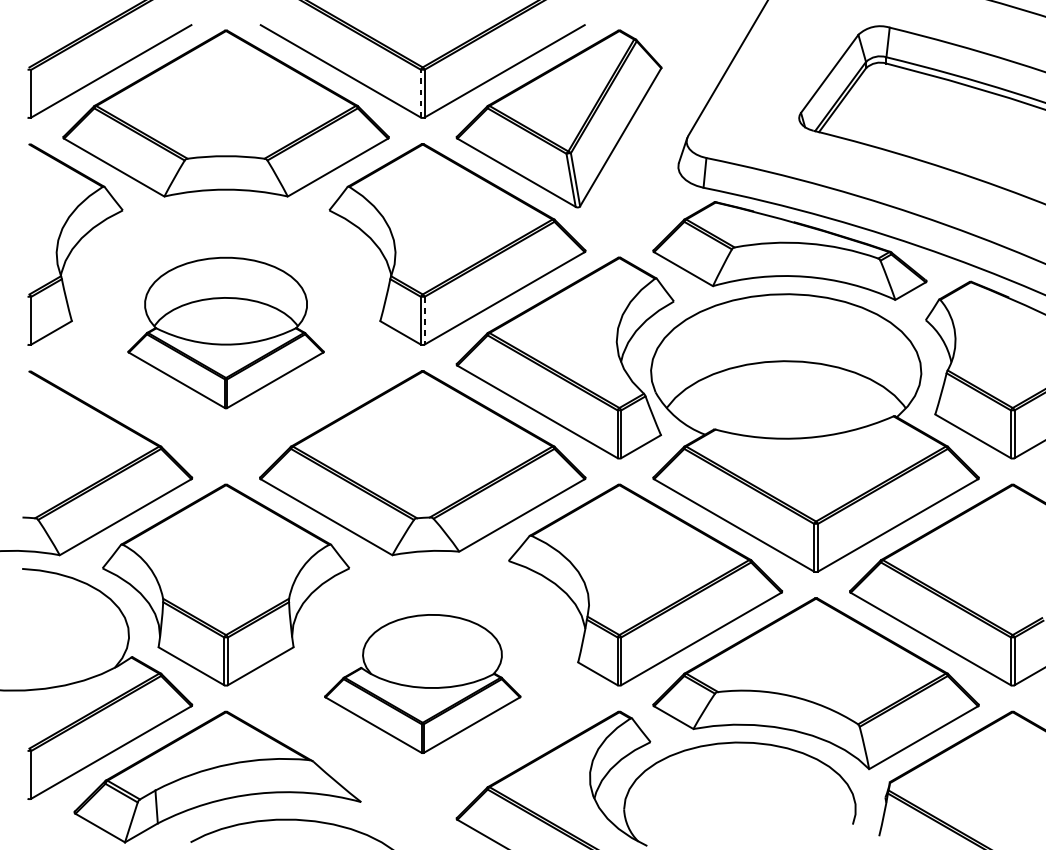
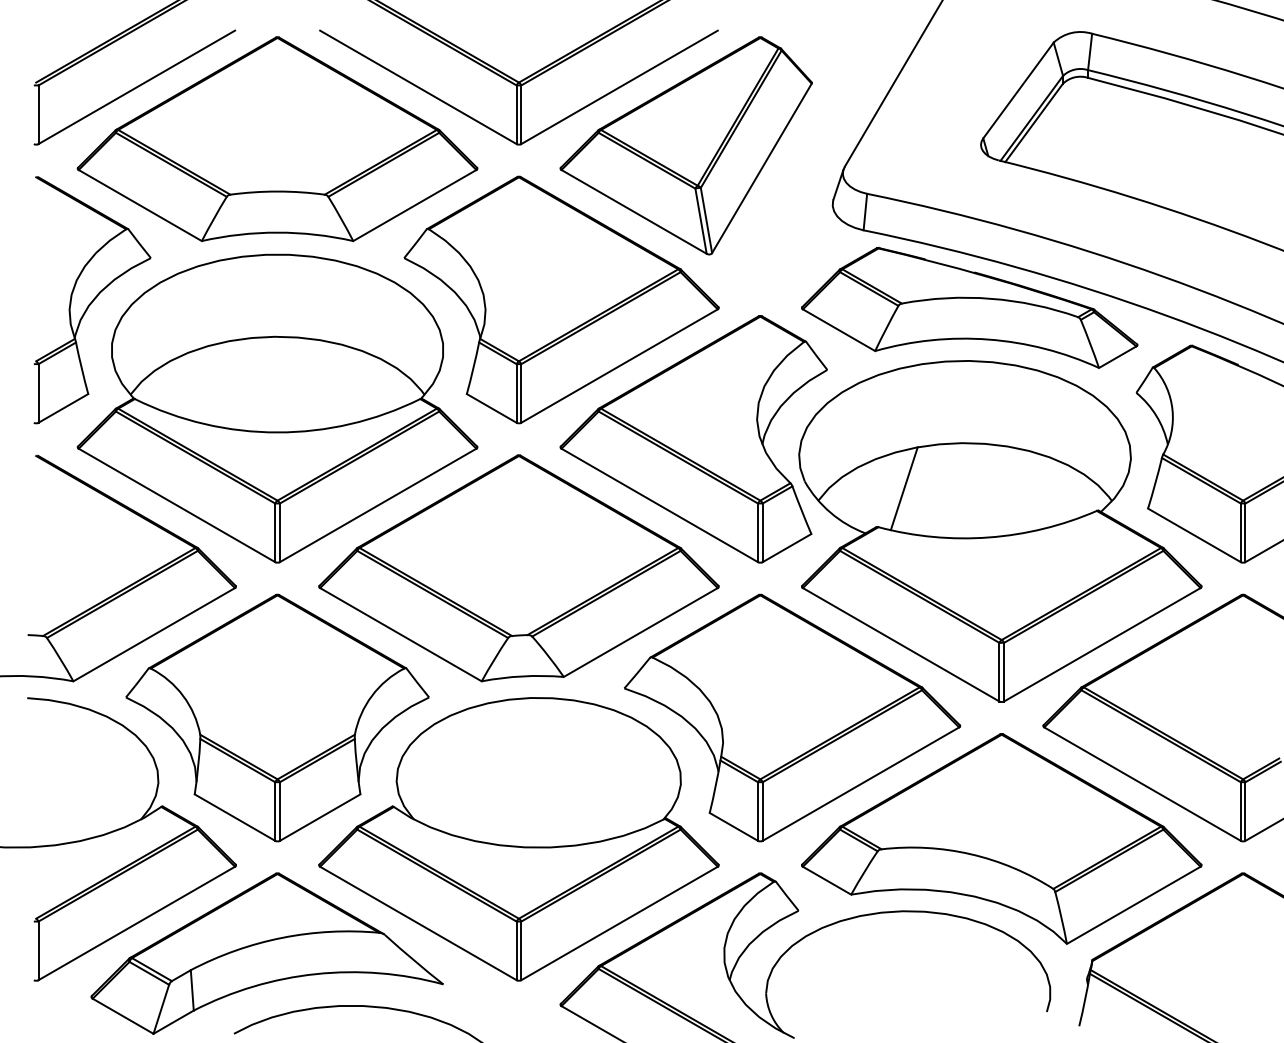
line: (420, 93) -> (516, 114), dashed -> solid
line: (424, 321) -> (521, 394), dashed -> solid
part: (226, 332) -> (277, 408), size x1.67
line: (736, 398) -> (903, 488), added
part: (422, 684) -> (518, 839), size x1.67

